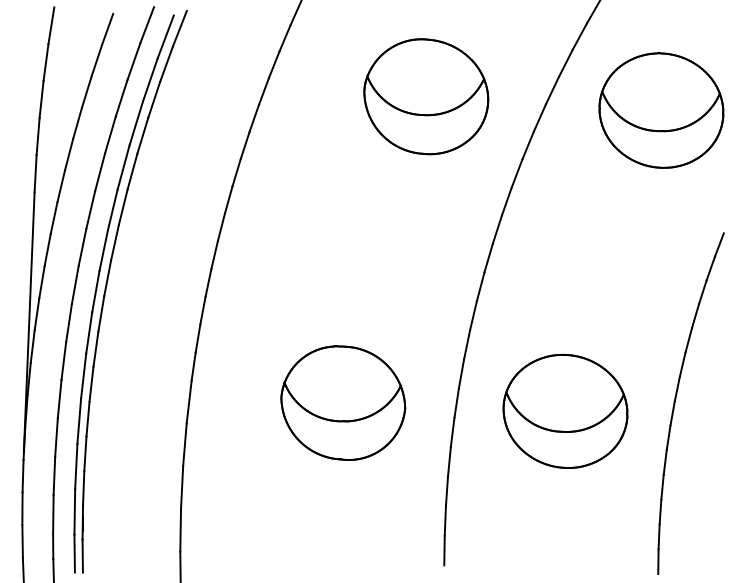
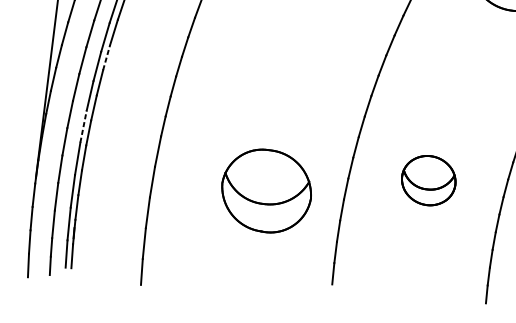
line: (107, 277) -> (106, 56), solid -> dashed
line: (83, 376) -> (83, 126), solid -> dashed
part: (343, 402) -> (266, 190), moved
part: (565, 411) -> (428, 180), size x0.6

